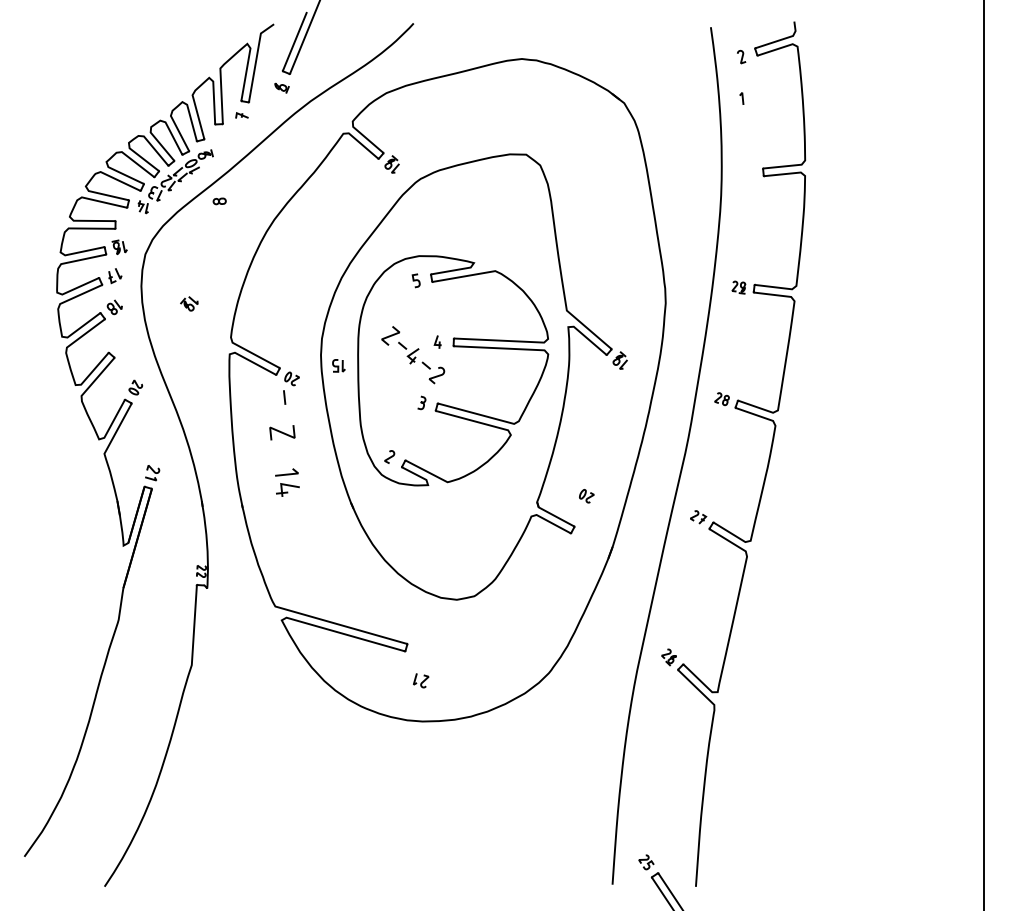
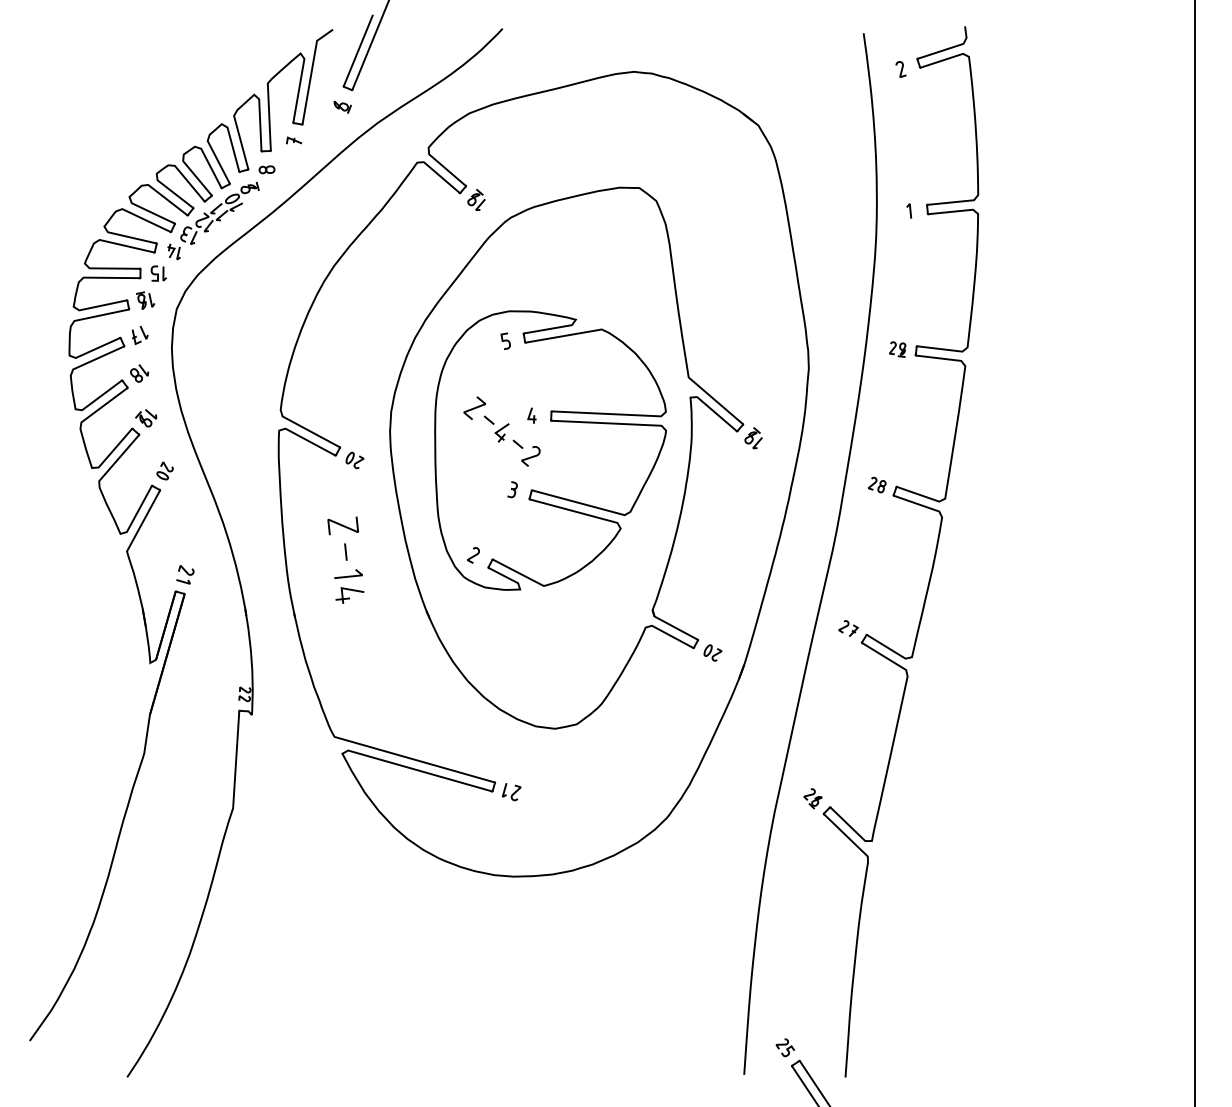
line: (742, 98) -> (909, 210), moved
part: (219, 201) -> (266, 169), moved
part: (189, 304) -> (146, 418), moved
part: (338, 365) -> (158, 273), moved
line: (284, 397) -> (345, 551), moved
part: (586, 495) -> (712, 652), moved
part: (420, 681) -> (511, 792), moved

